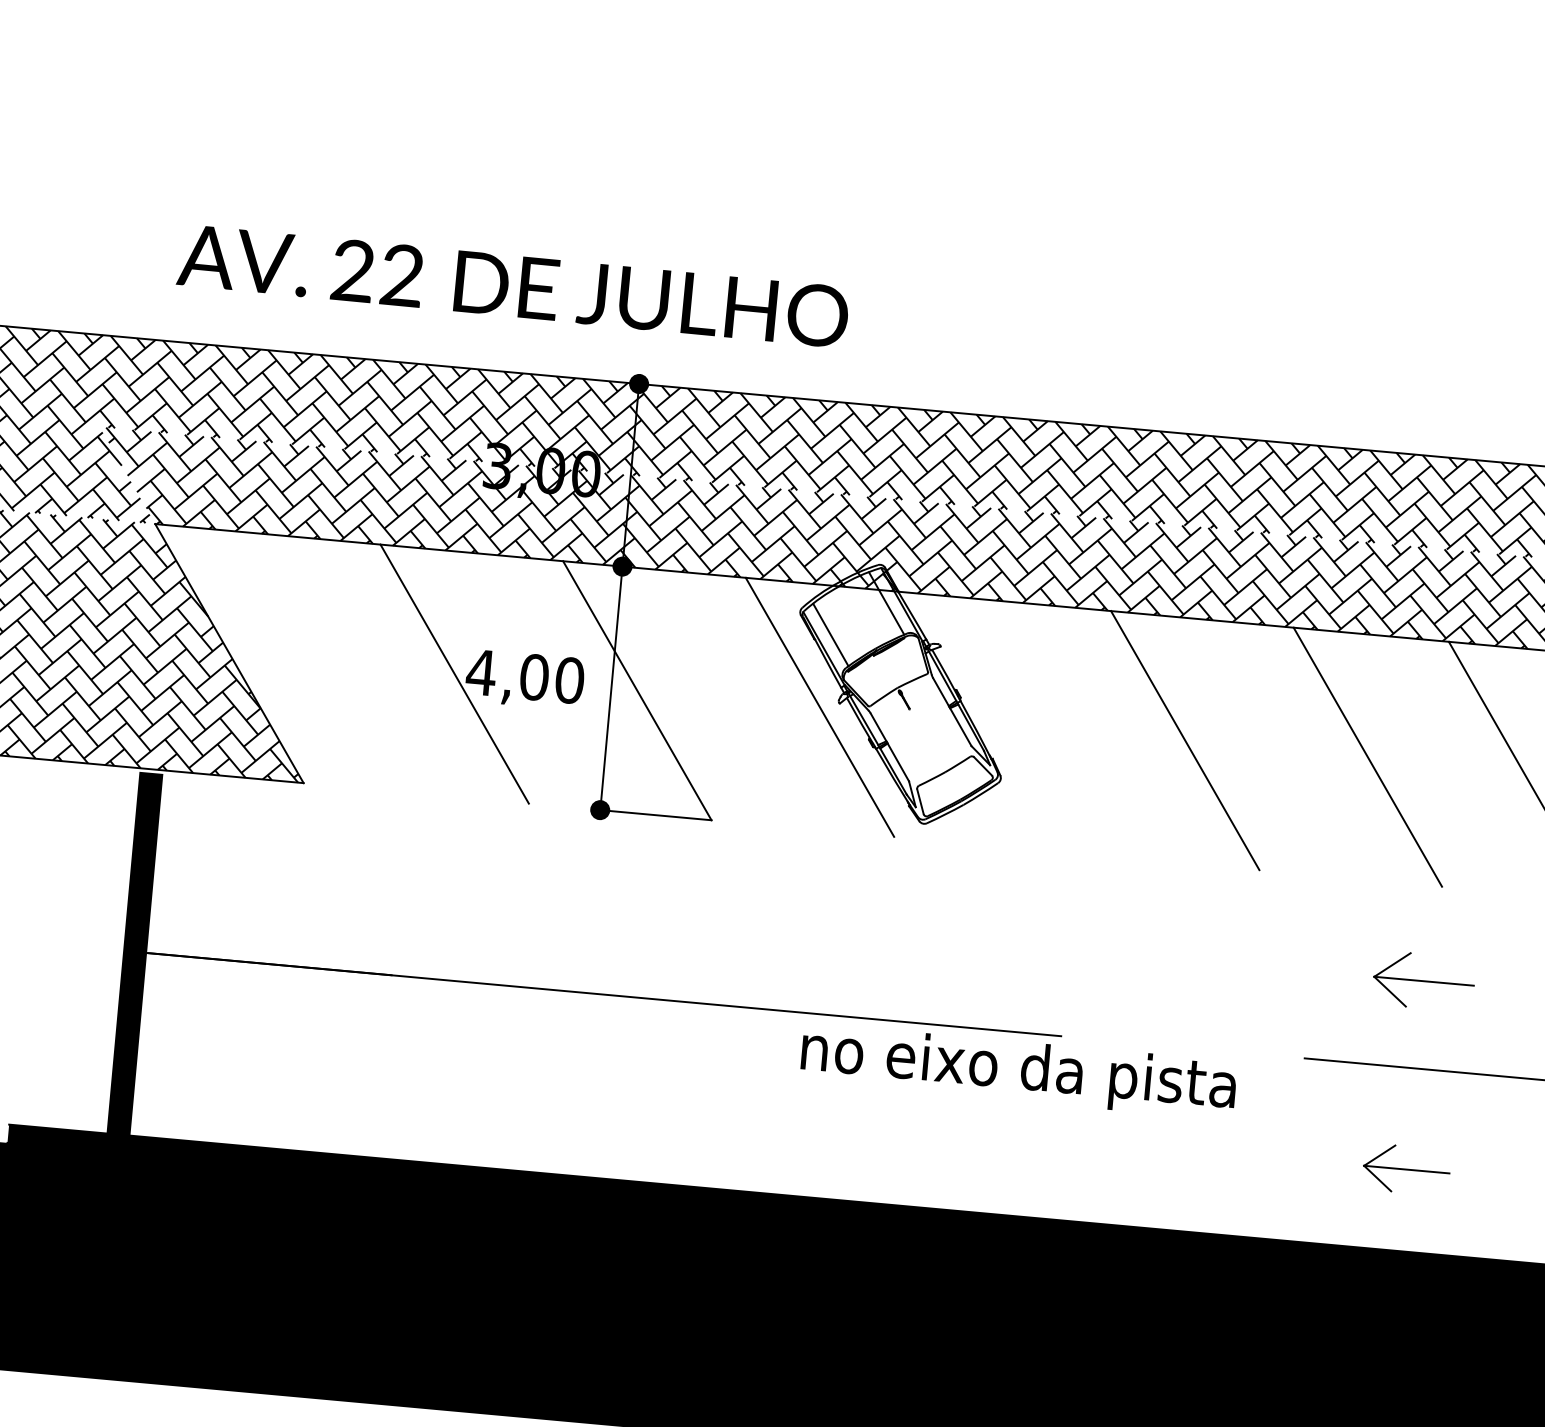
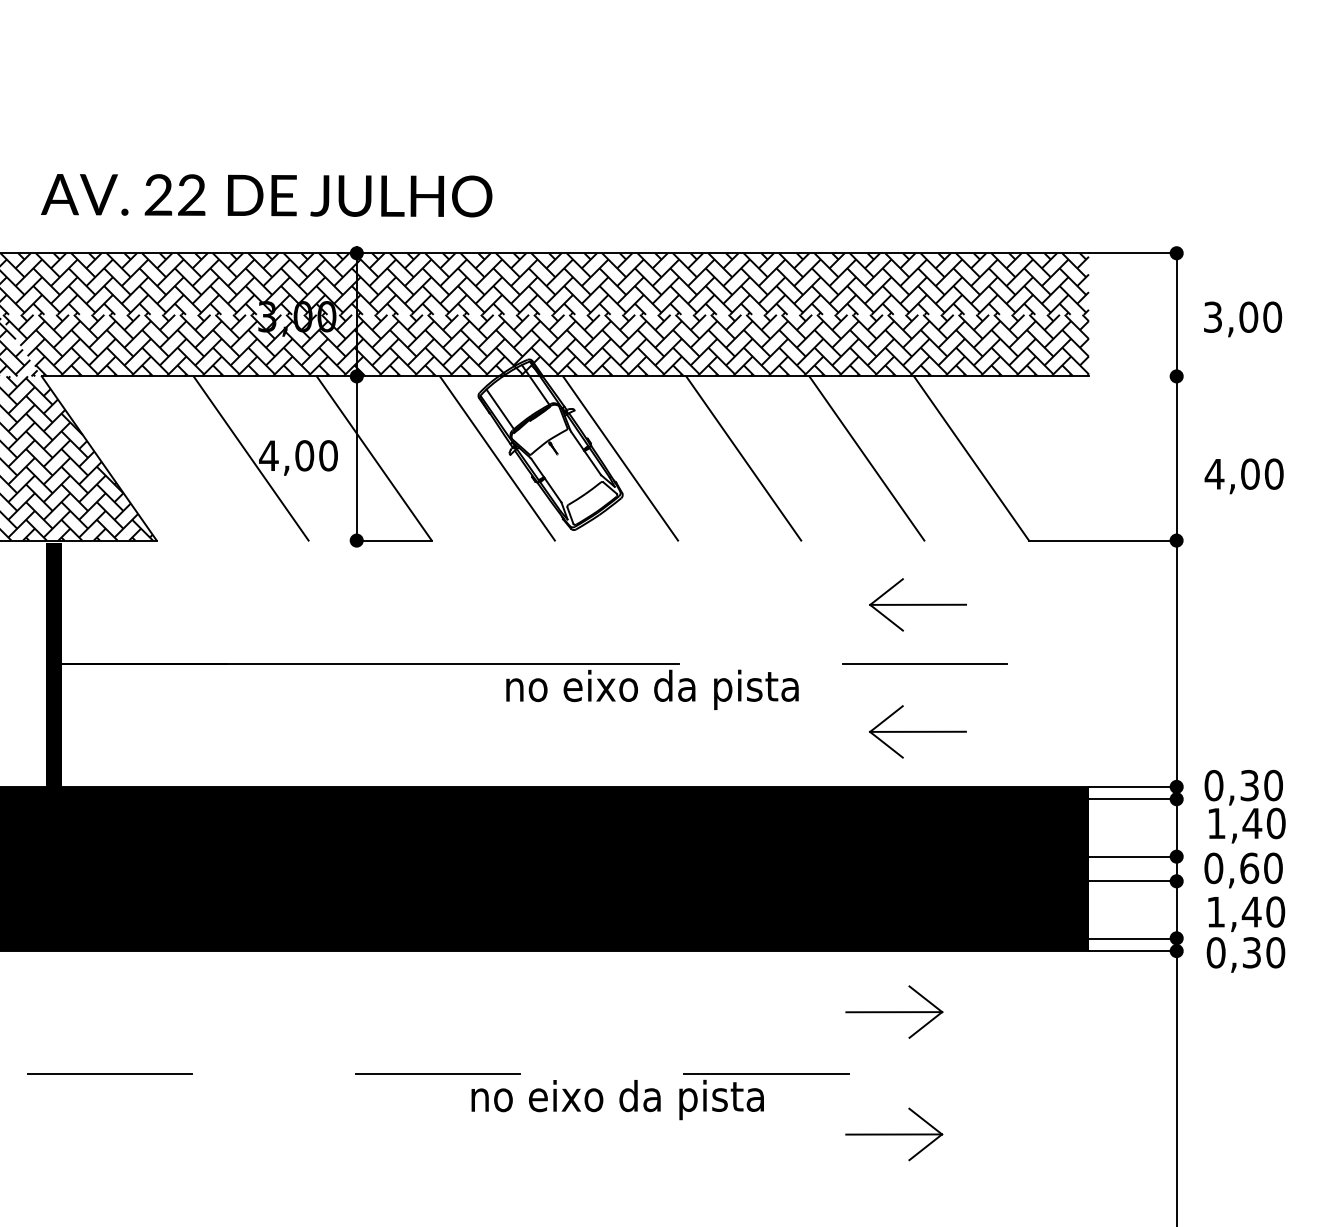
line: (1002, 723) -> (620, 458), added
part: (1423, 980) -> (917, 604), size x1.43
part: (1406, 1168) -> (917, 731), size x1.67

